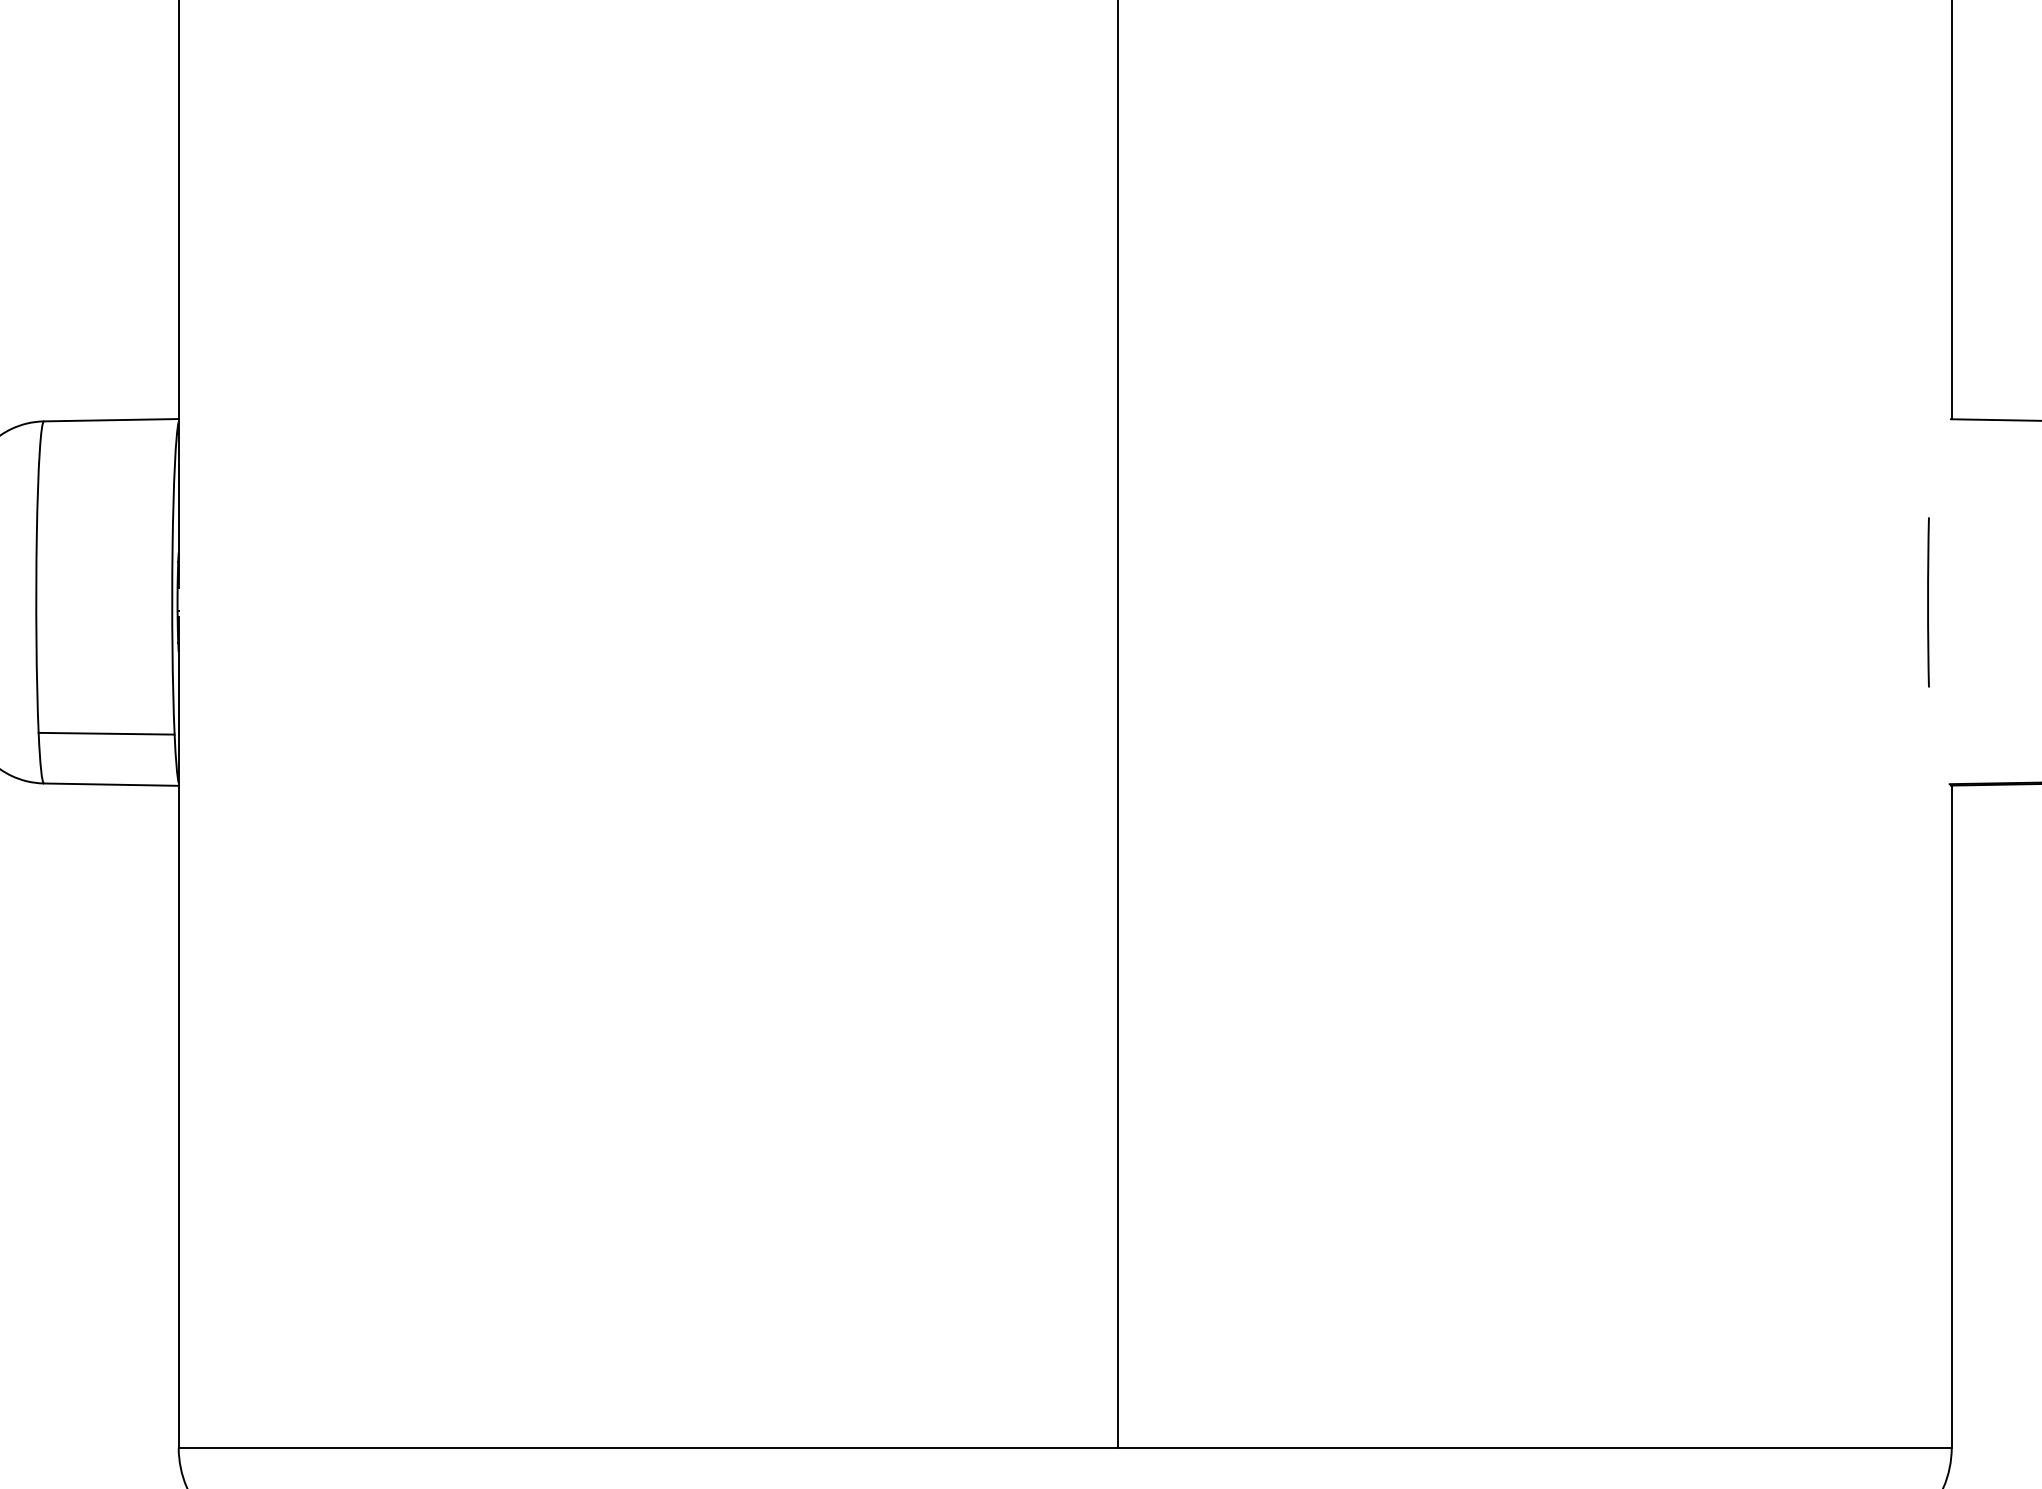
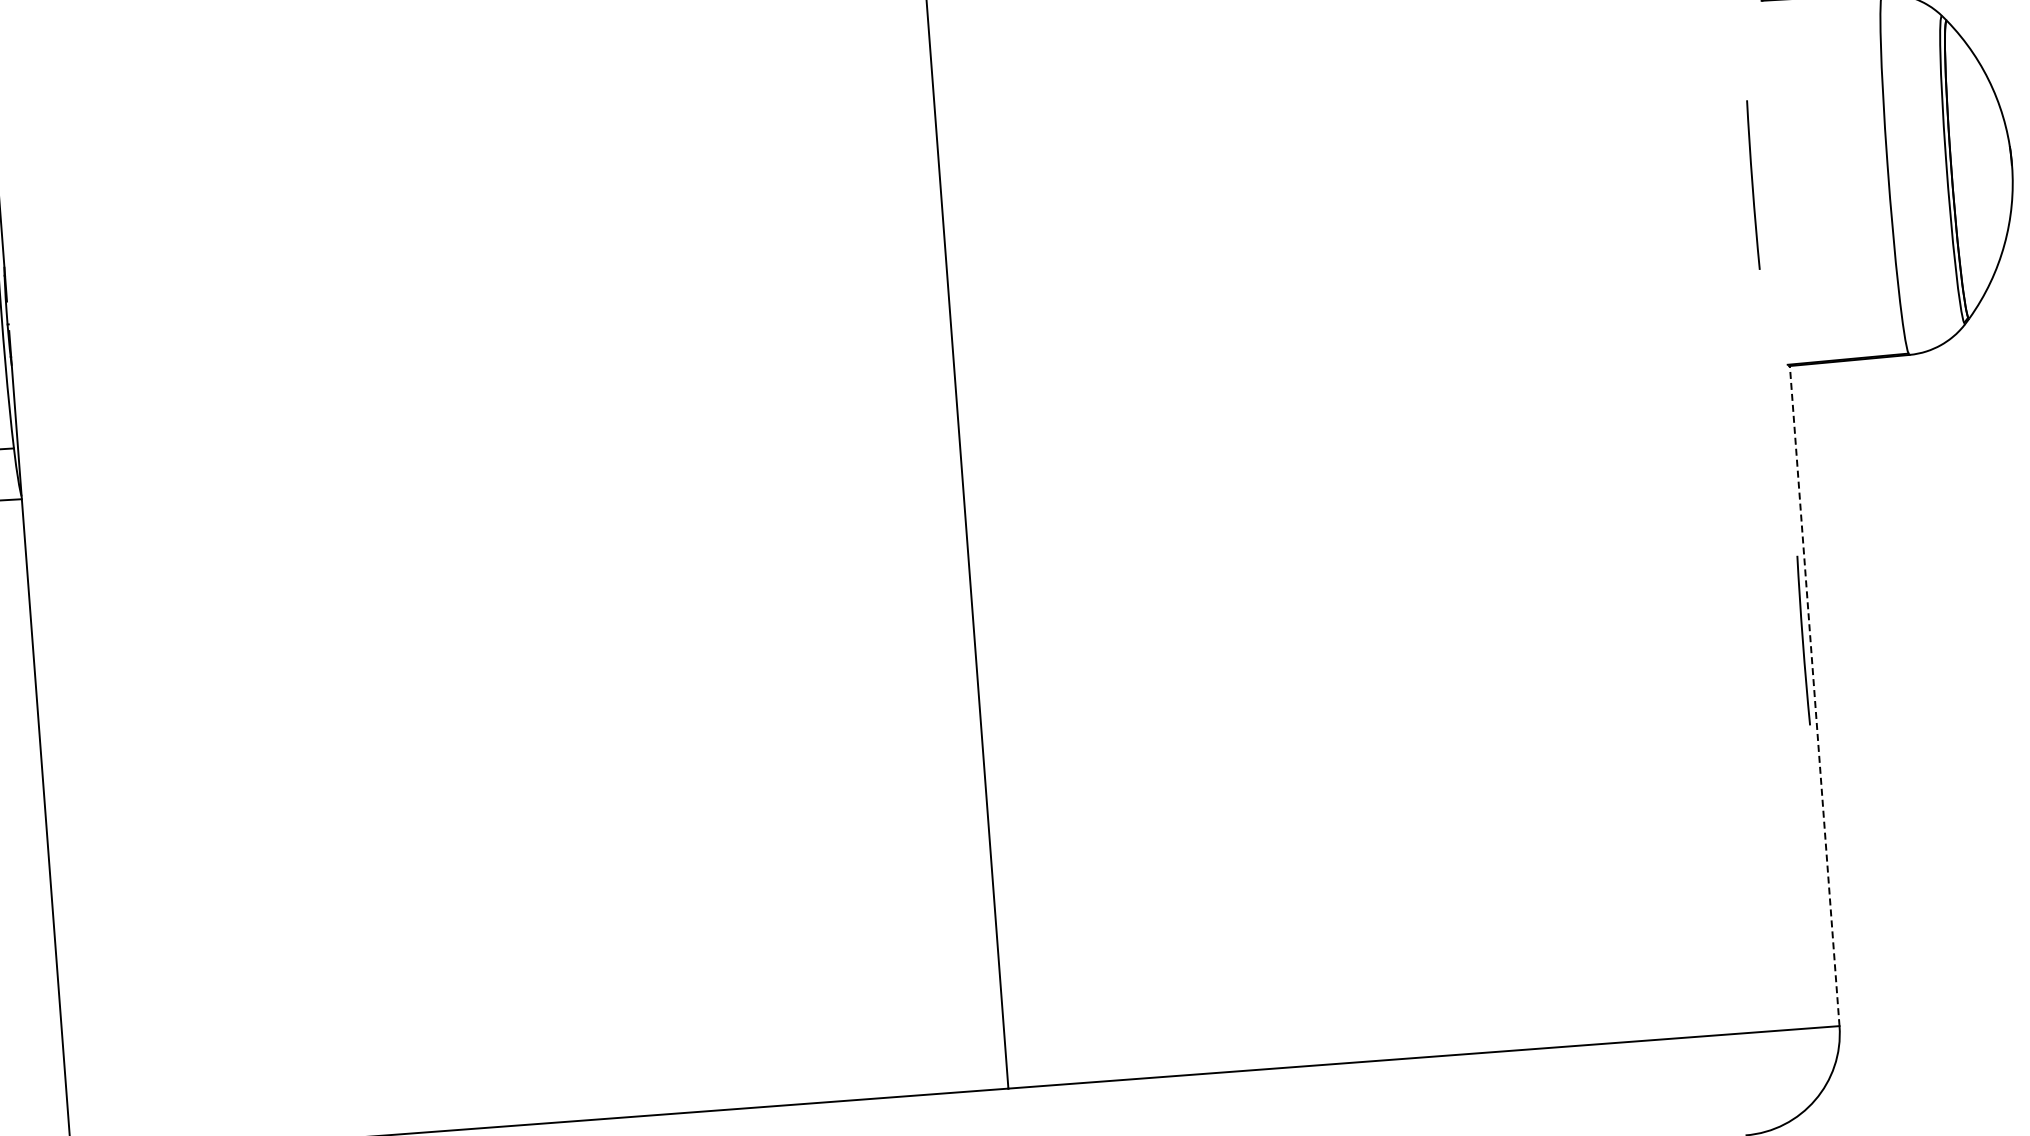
line: (1944, 1060) -> (1803, 640), added
line: (1951, 1116) -> (1814, 696), solid -> dashed

